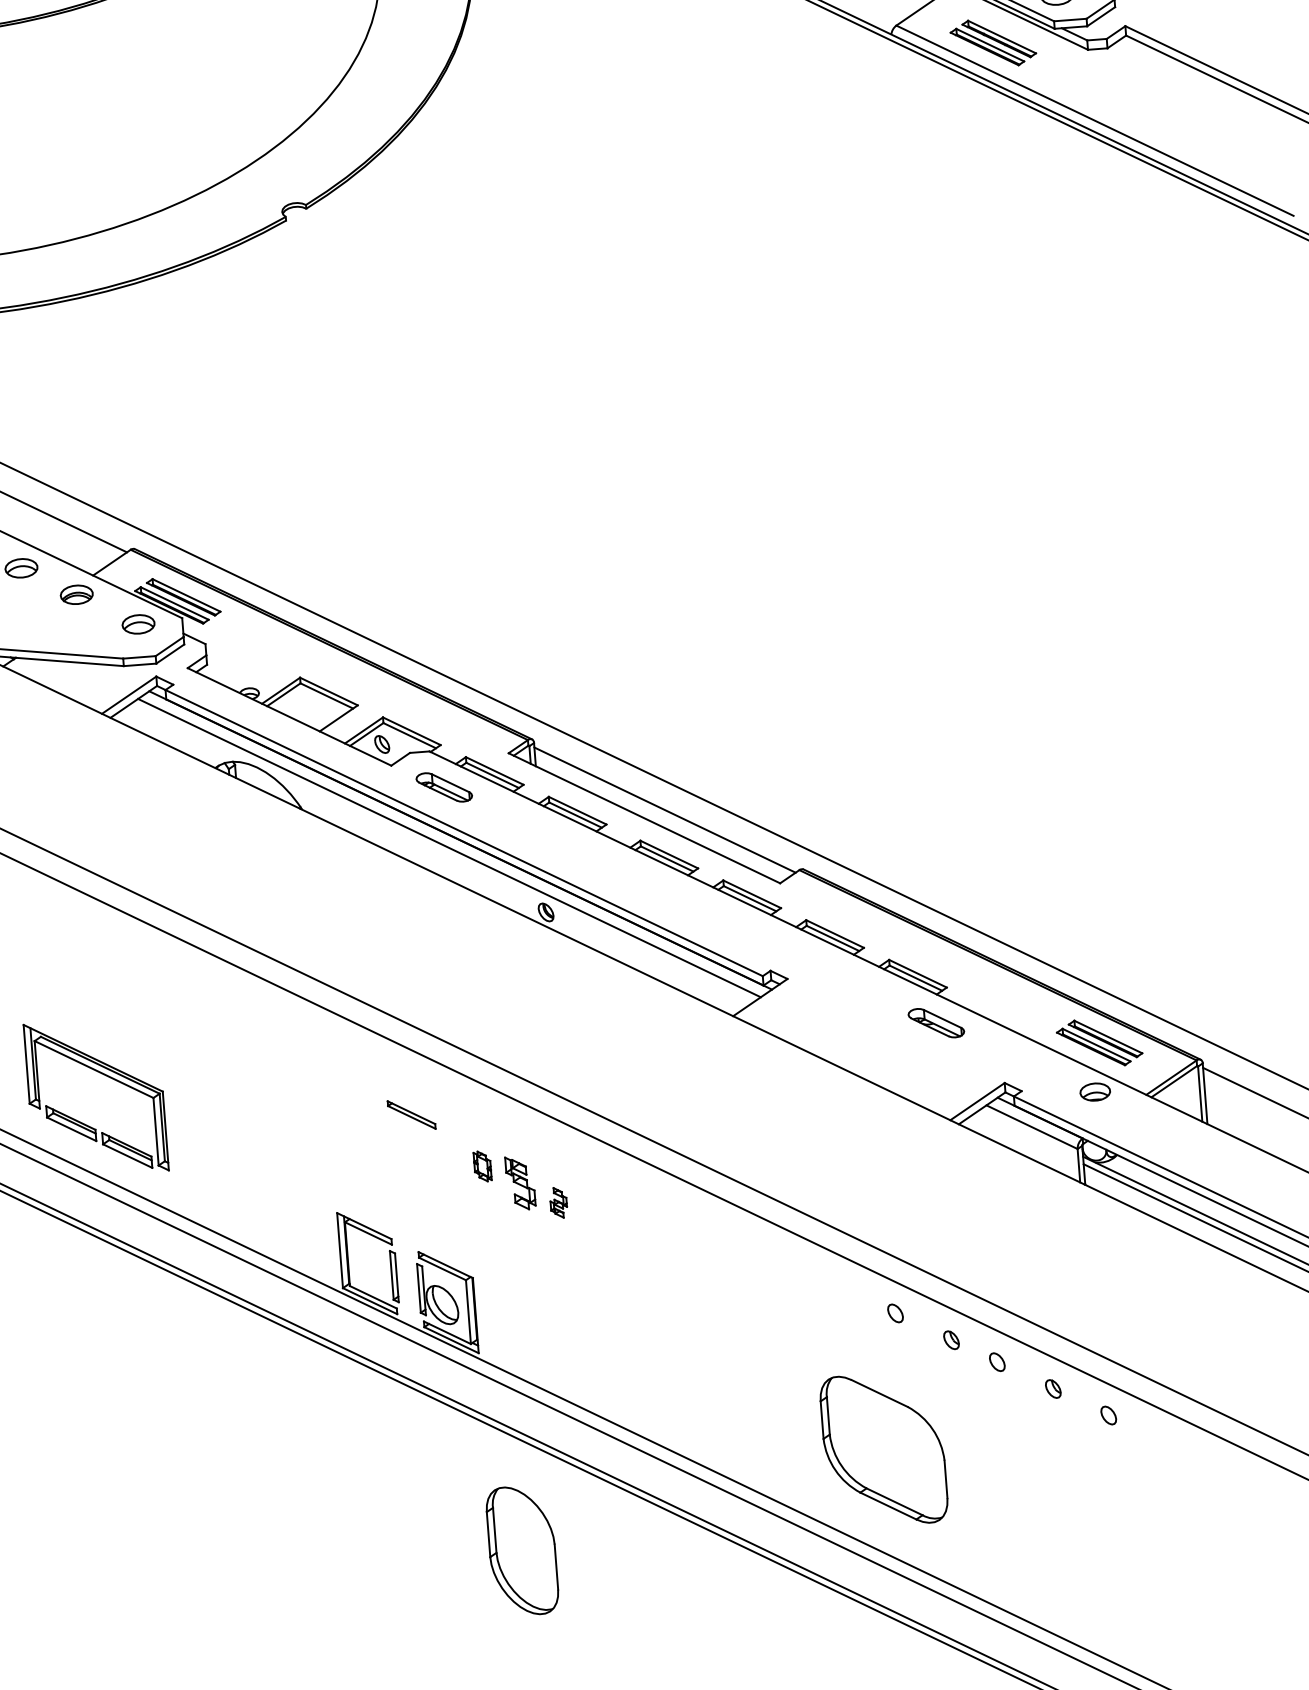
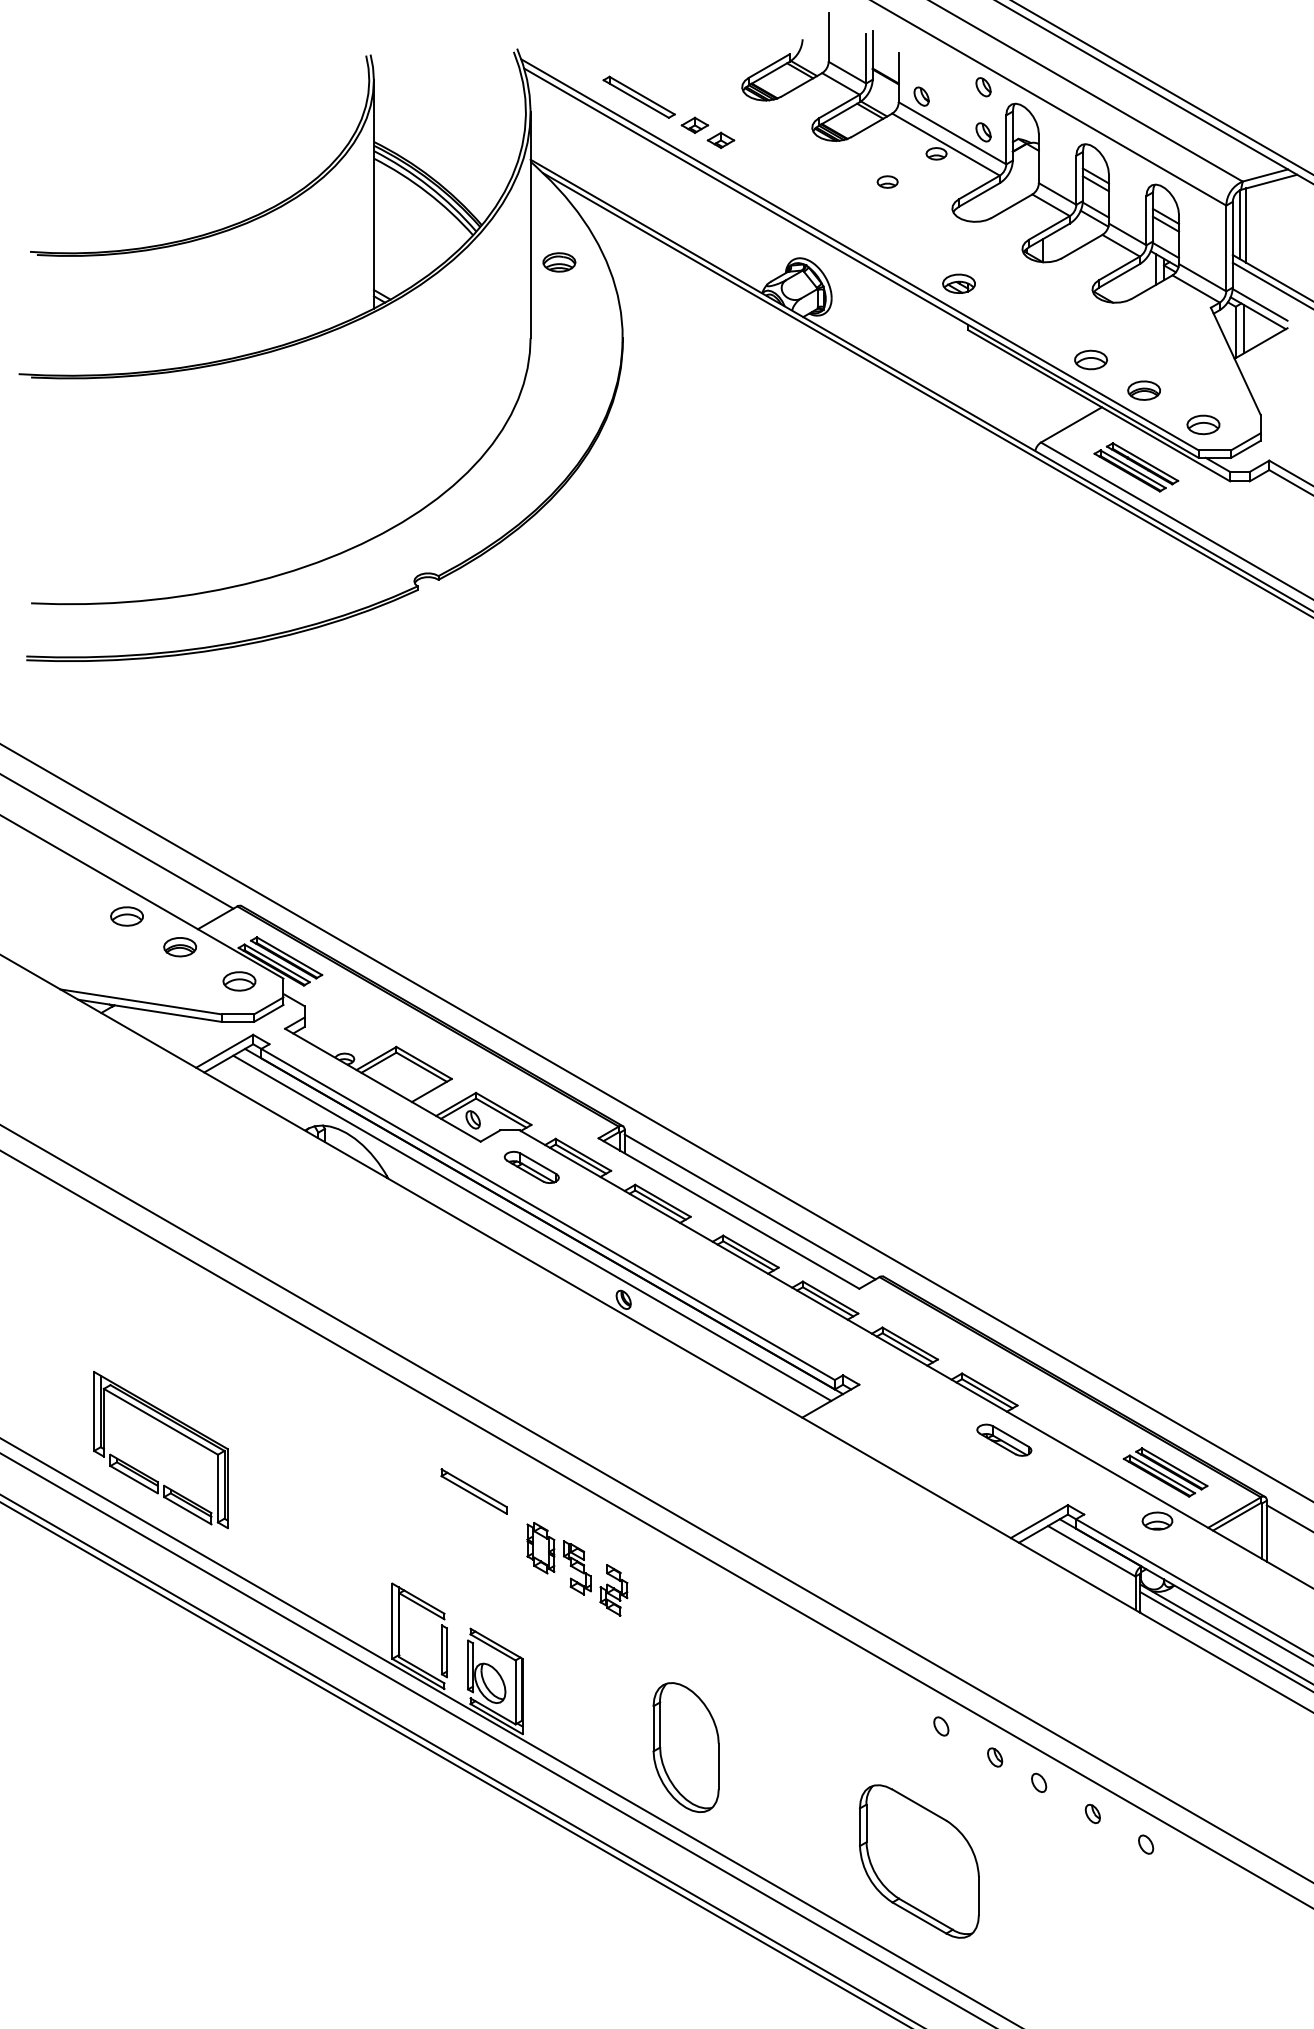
part: (411, 1115) -> (473, 1491), size x1.43
part: (482, 1166) -> (540, 1548), size x1.67
part: (558, 1202) -> (613, 1590), size x1.67
part: (521, 1550) -> (685, 1747), moved

